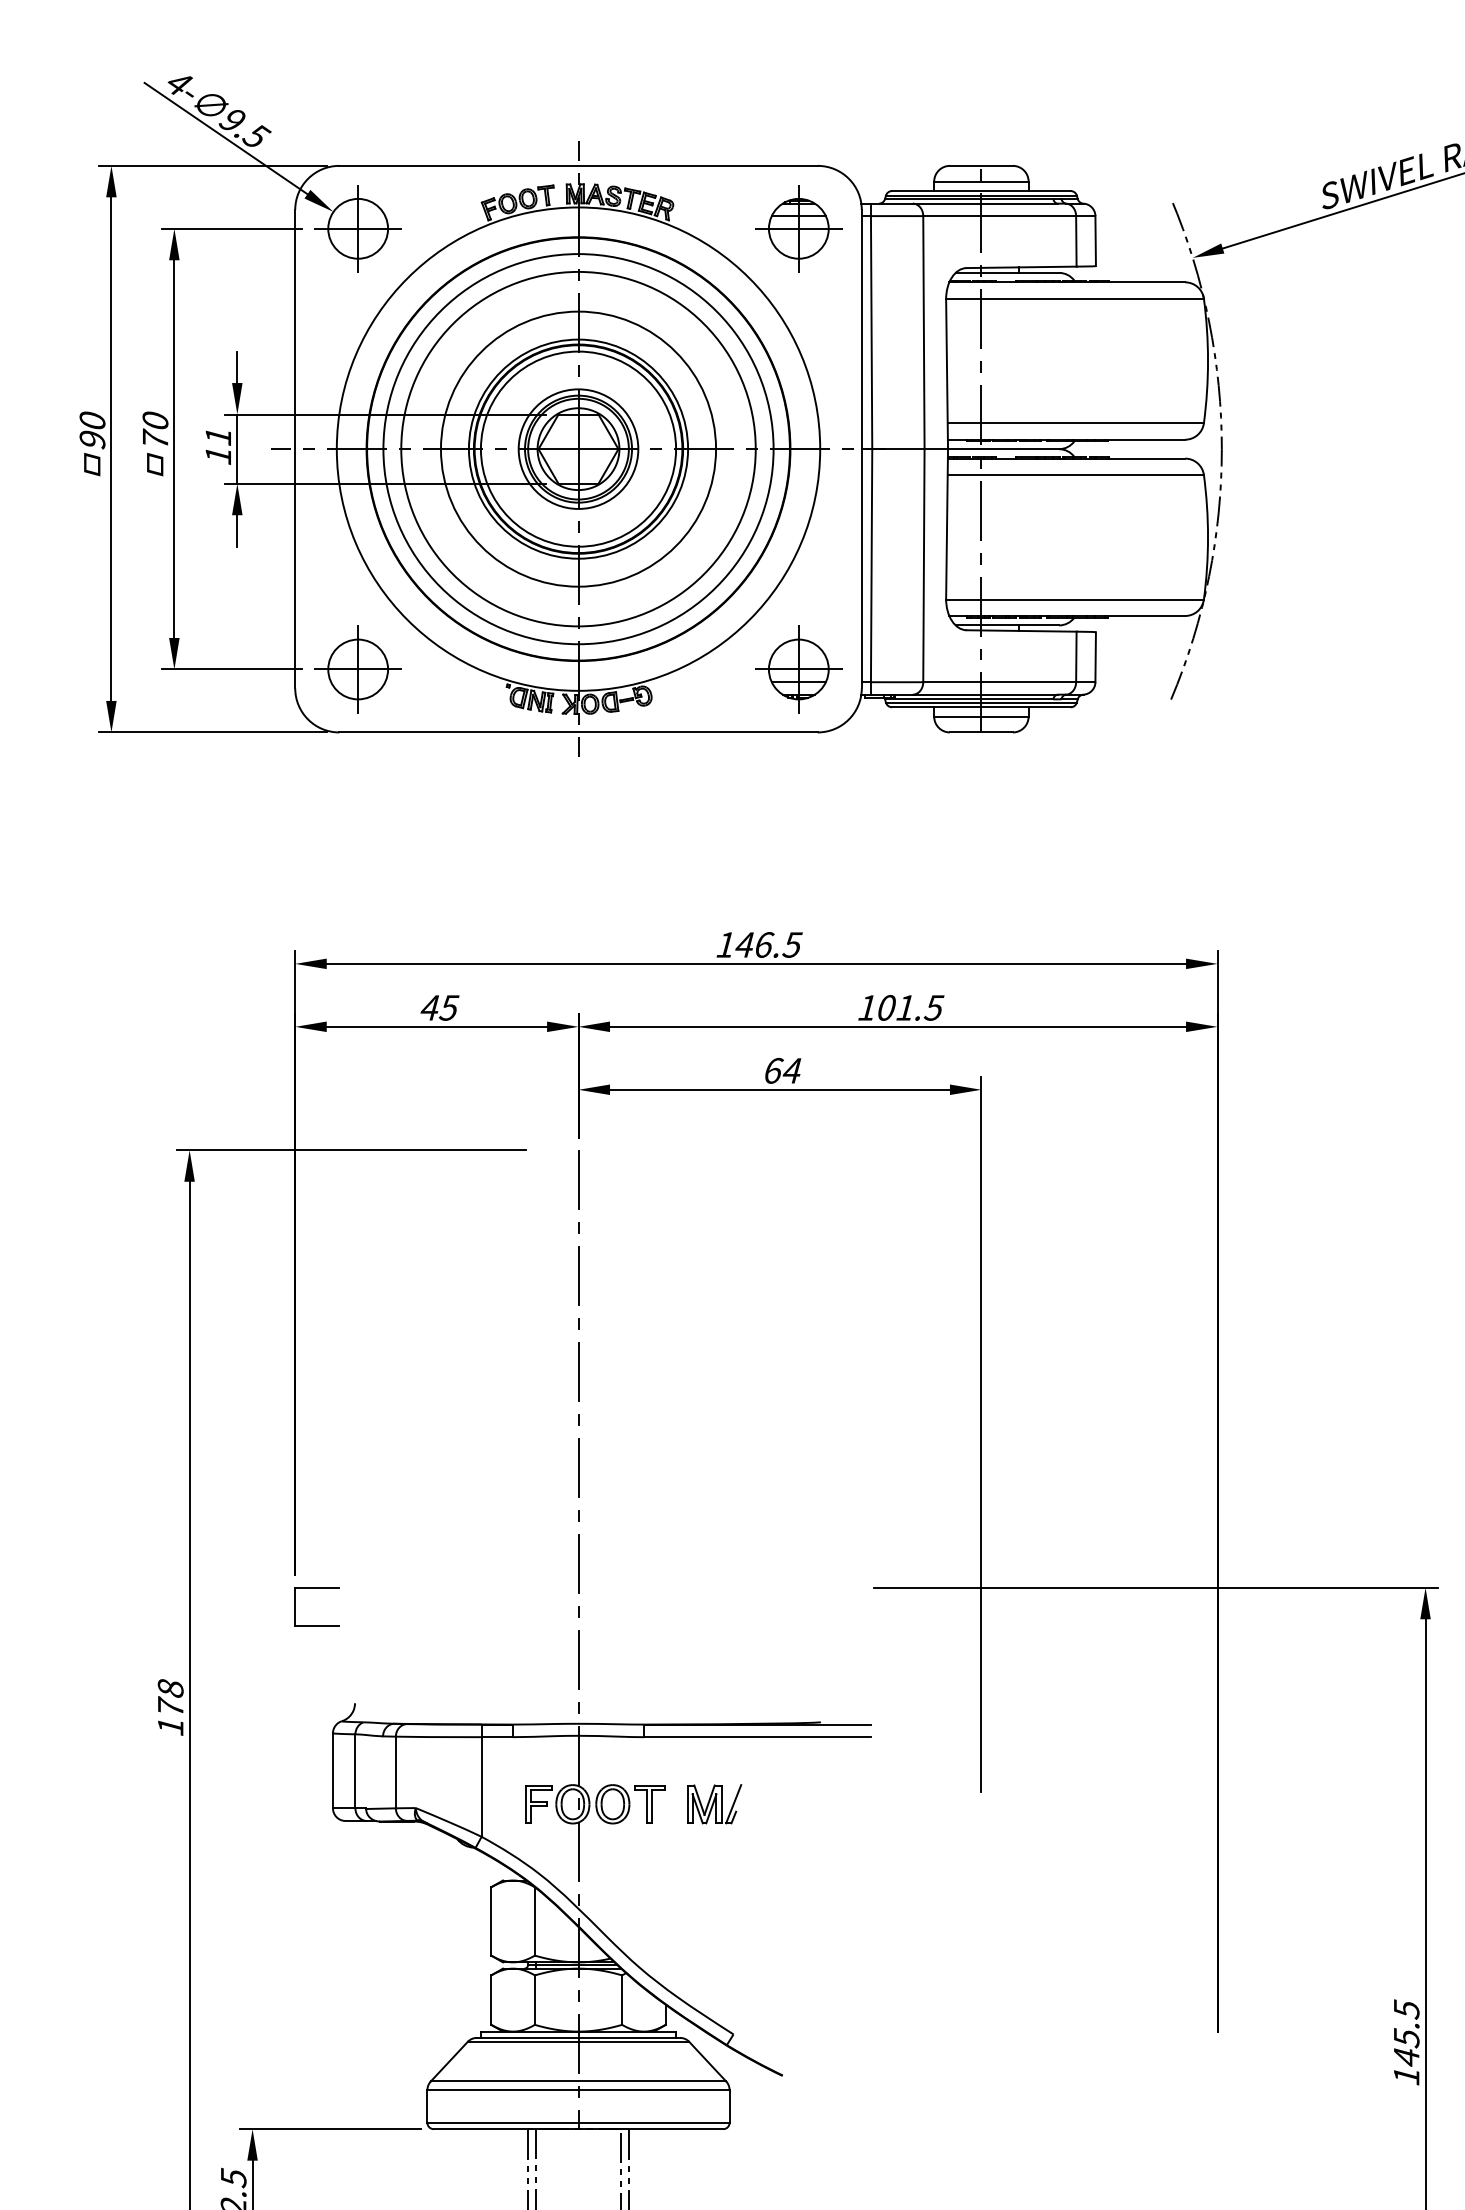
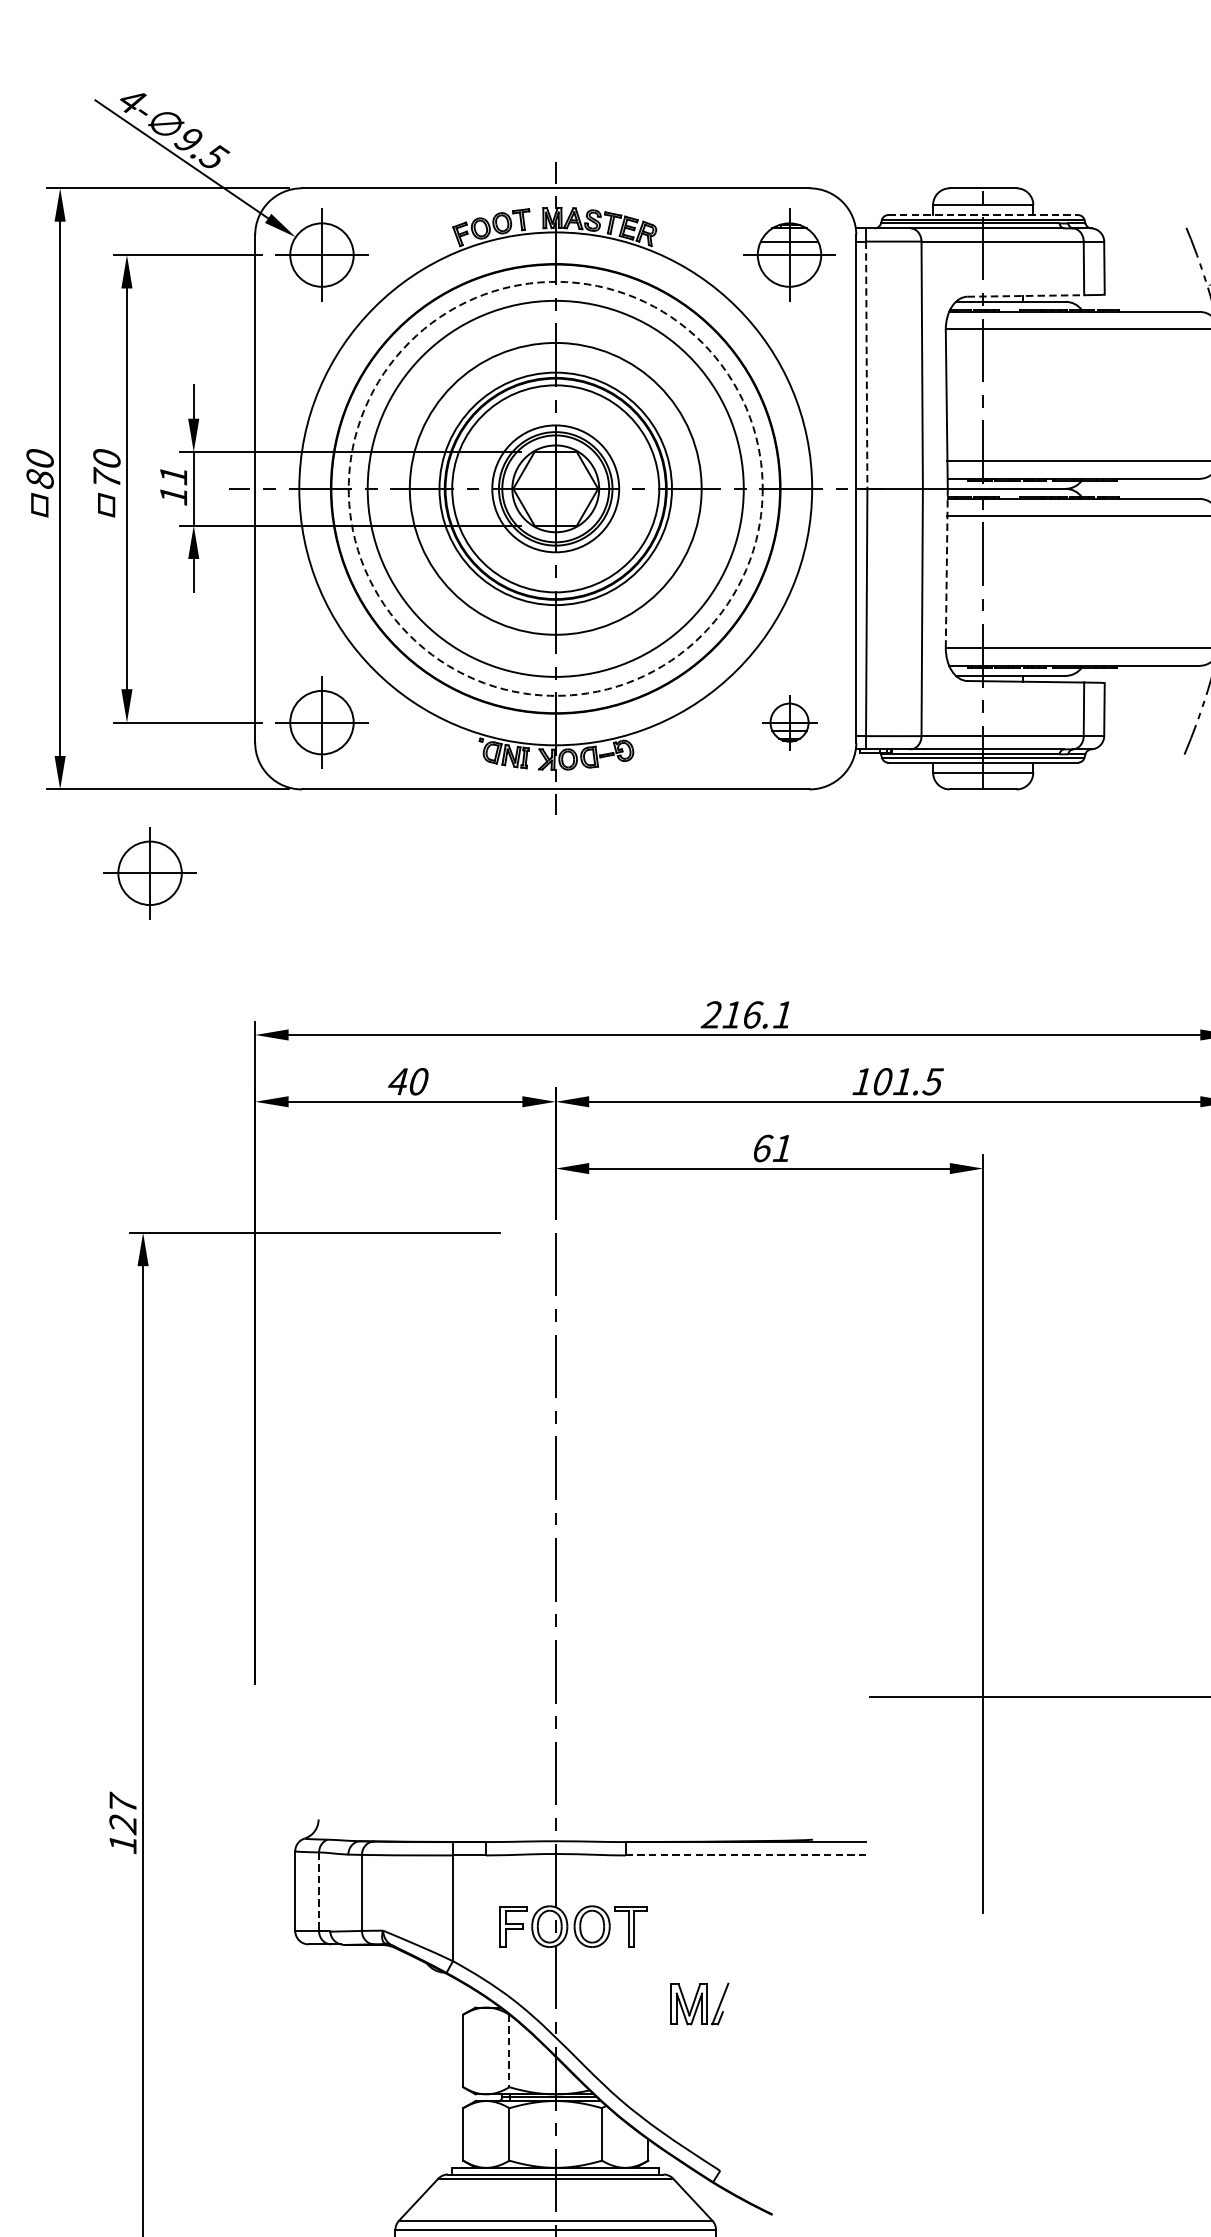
line: (981, 191) -> (983, 215), solid -> dashed
line: (1021, 267) -> (1025, 296), solid -> dashed
line: (871, 332) -> (866, 365), solid -> dashed
text: (92, 439) -> (40, 478), 90 -> 80
circle: (578, 449) -> (555, 489), solid -> dashed
line: (947, 523) -> (947, 567), solid -> dashed
part: (798, 669) -> (789, 722), size x0.6
part: (195, 811) -> (149, 873), added
text: (758, 944) -> (746, 1014), 146.5 -> 216.1
text: (448, 1007) -> (417, 1081), 45 -> 40
text: (791, 1070) -> (781, 1148), 64 -> 61
part: (316, 1588) -> (277, 1697), removed
text: (170, 1697) -> (122, 1813), 178 -> 127
line: (758, 1737) -> (746, 1855), solid -> dashed
line: (355, 1771) -> (319, 1891), solid -> dashed
part: (714, 1804) -> (700, 2004), moved
line: (534, 1921) -> (509, 2051), solid -> dashed

